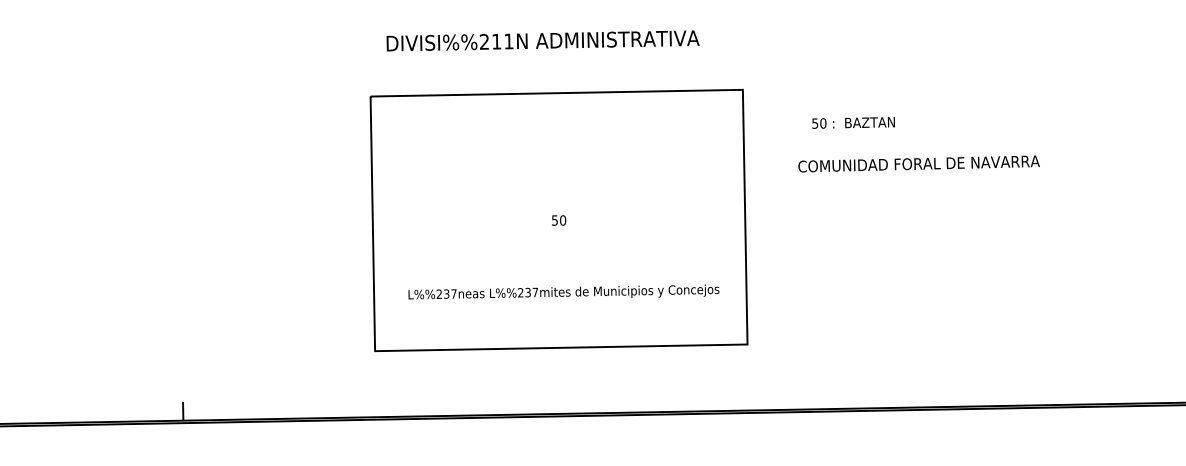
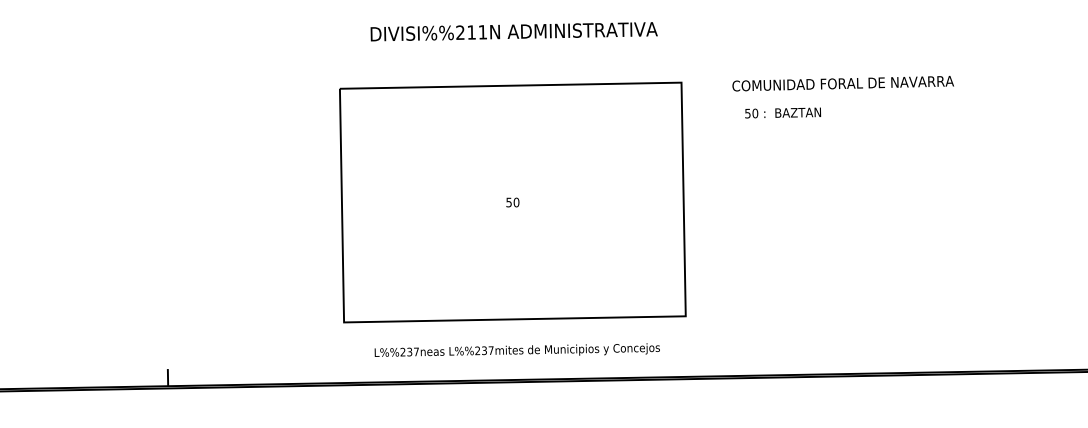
text: (542, 40) -> (513, 31), moved
text: (918, 163) -> (842, 83), moved
text: (563, 291) -> (516, 349), moved

